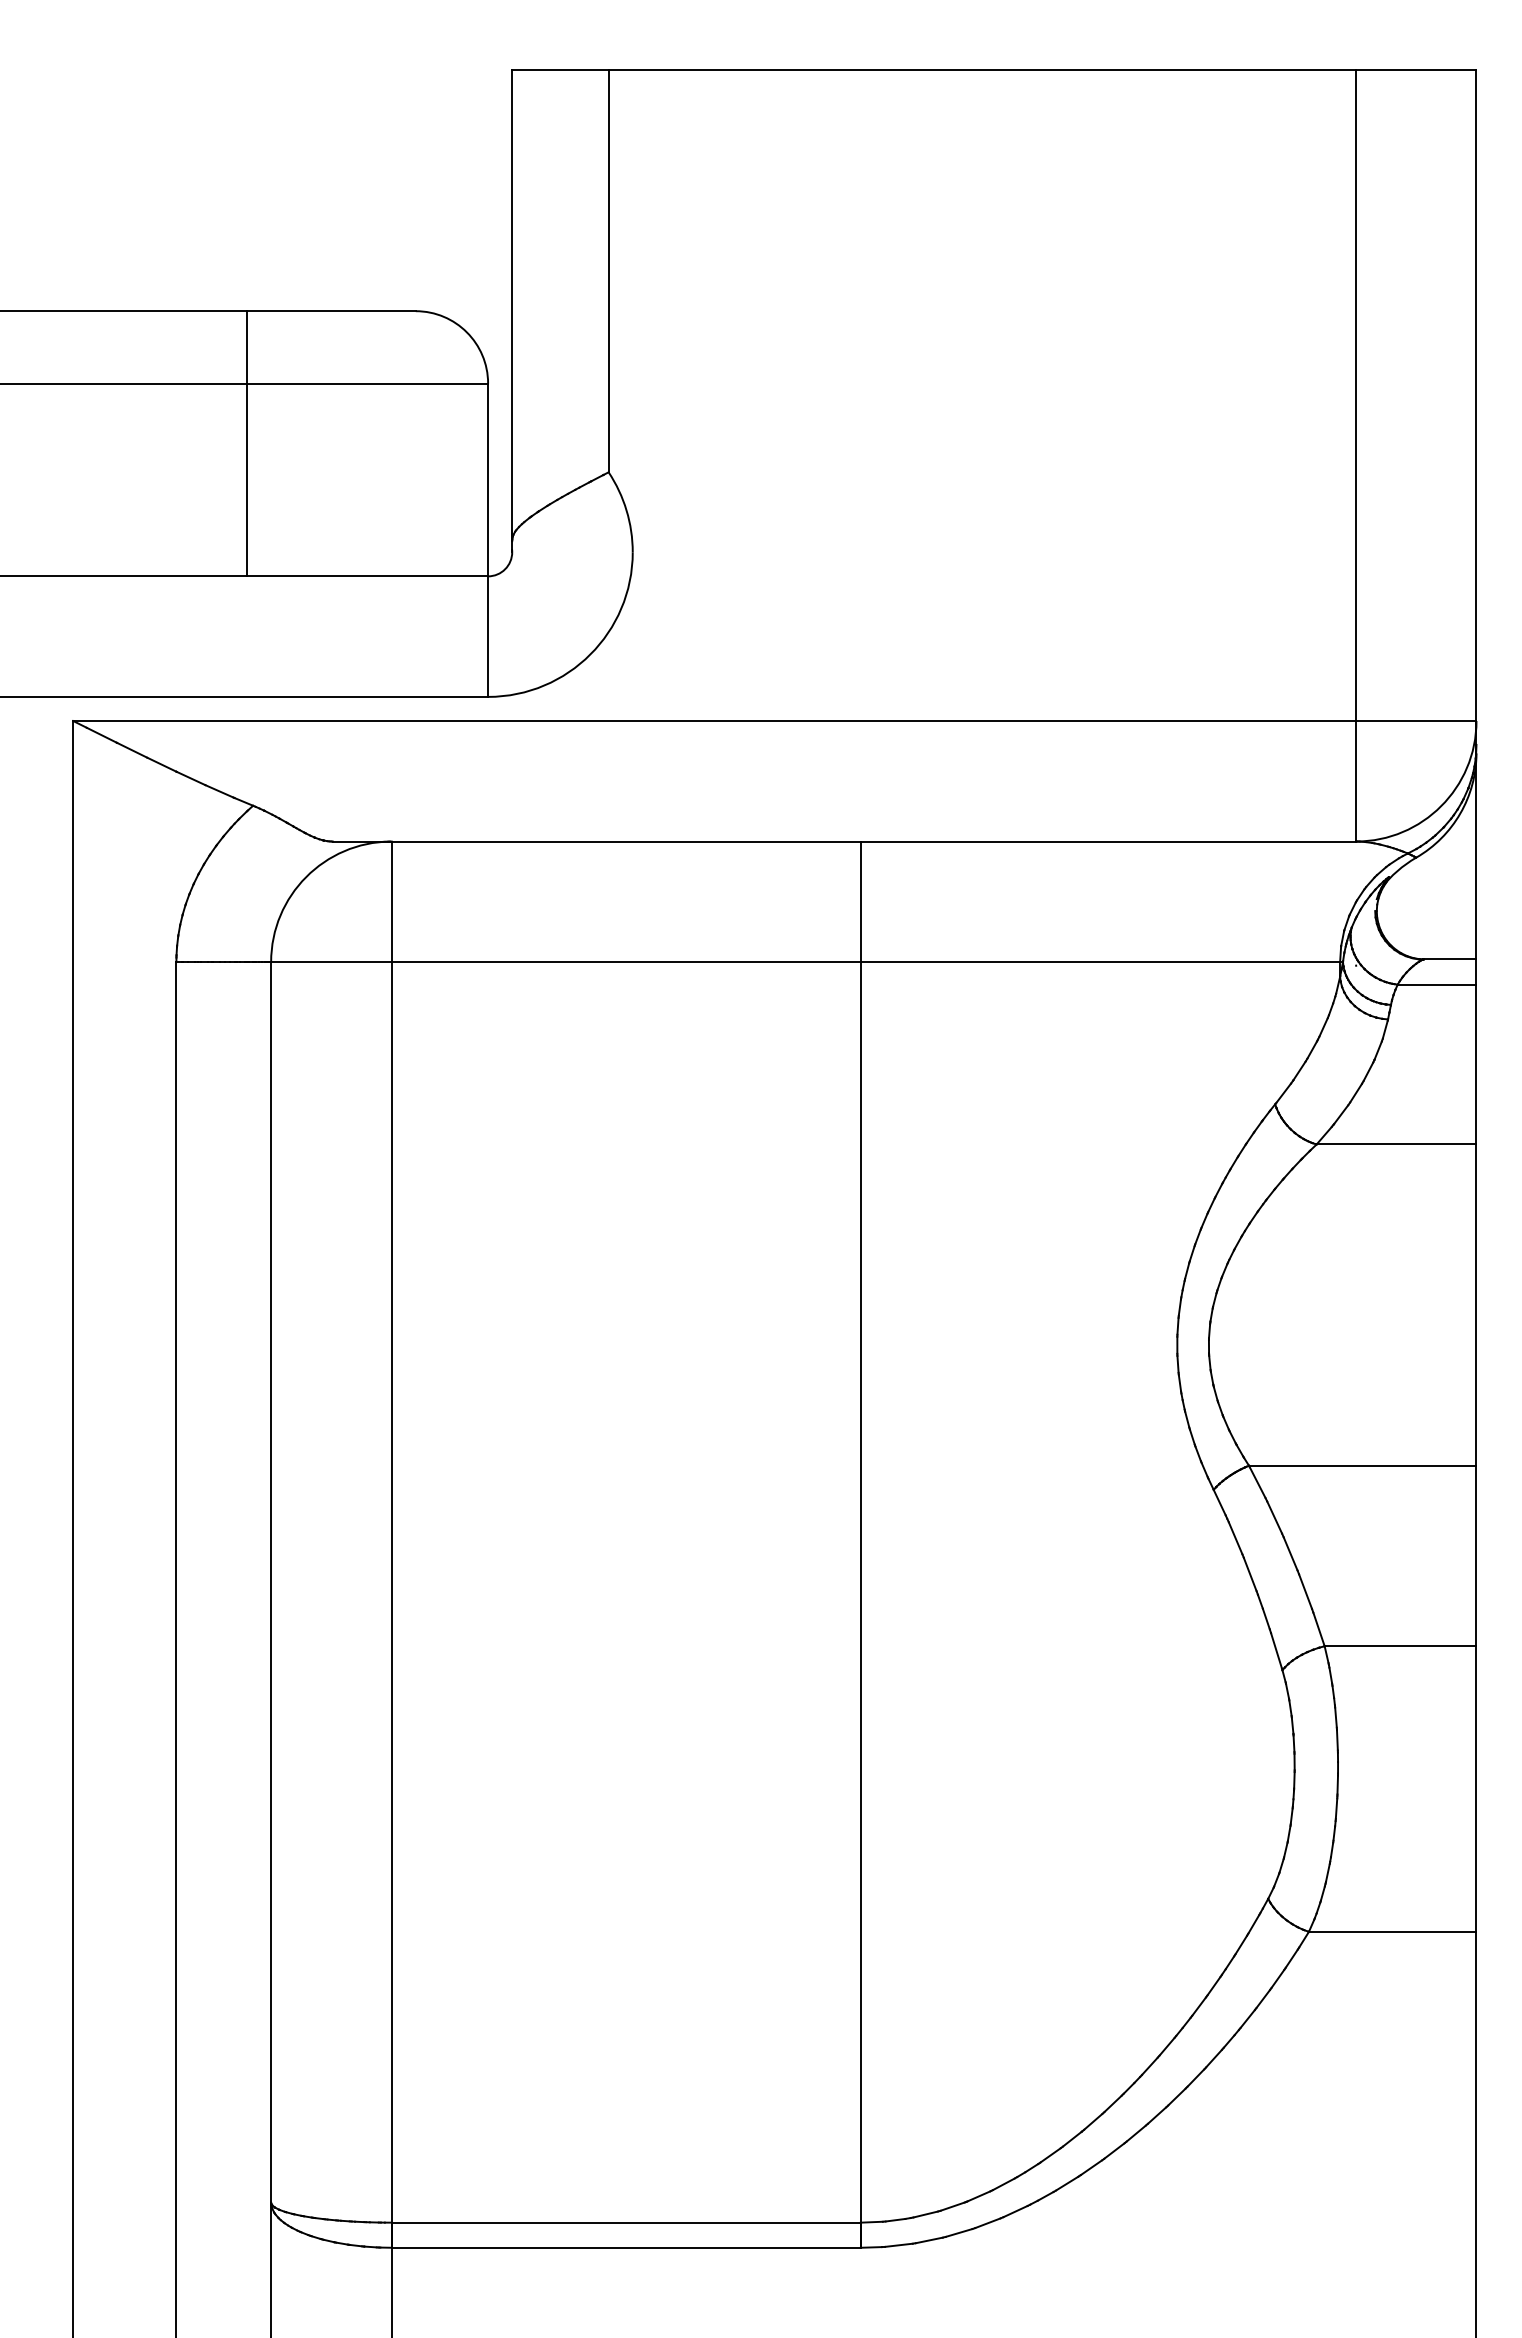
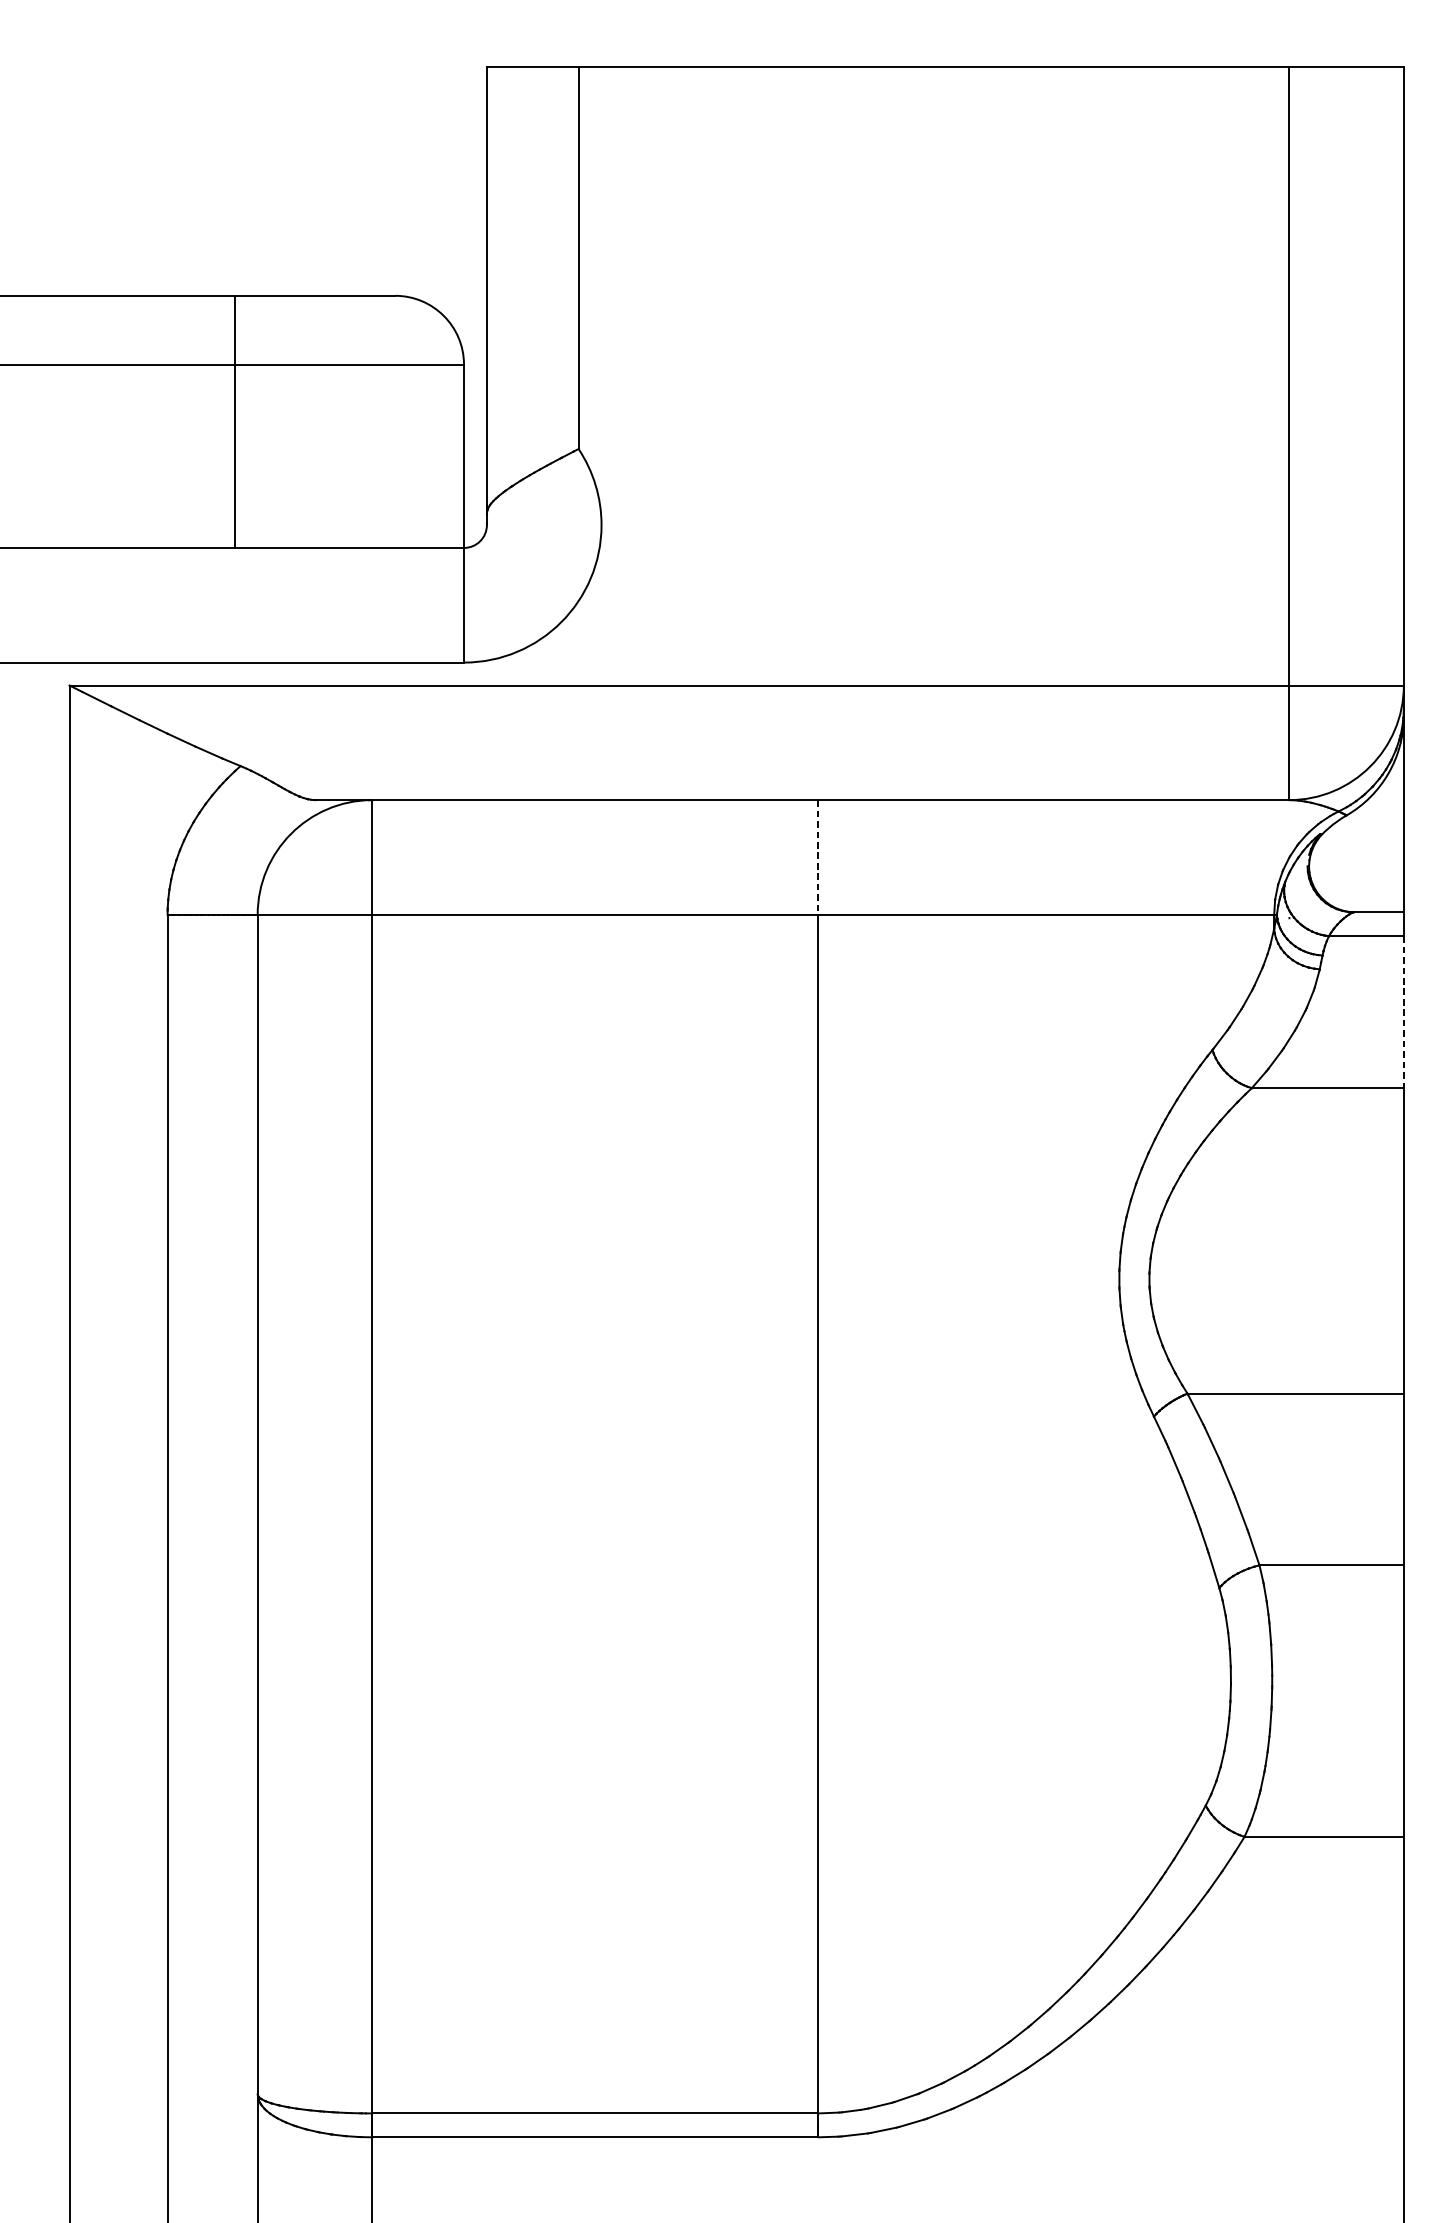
line: (860, 902) -> (818, 858), solid -> dashed
line: (1476, 1064) -> (1403, 1012), solid -> dashed

